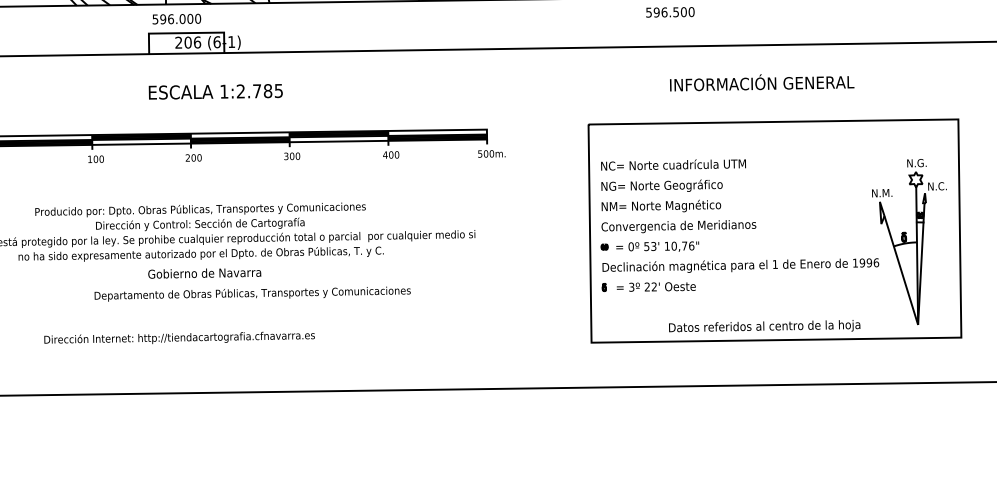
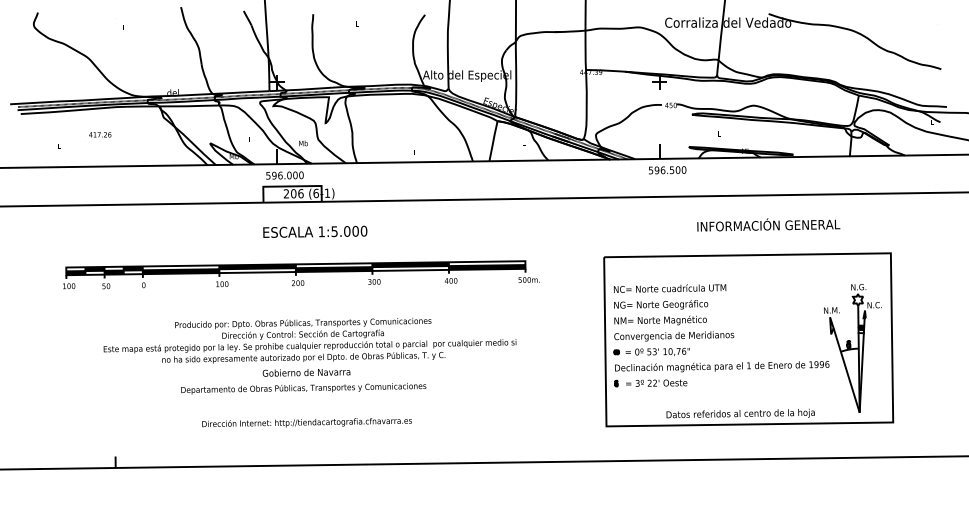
text: (761, 82) -> (768, 224), moved
text: (260, 91) -> (349, 231), 1:2.785 -> 1:5.000
text: (252, 293) -> (303, 388), moved
text: (178, 337) -> (306, 422), moved

